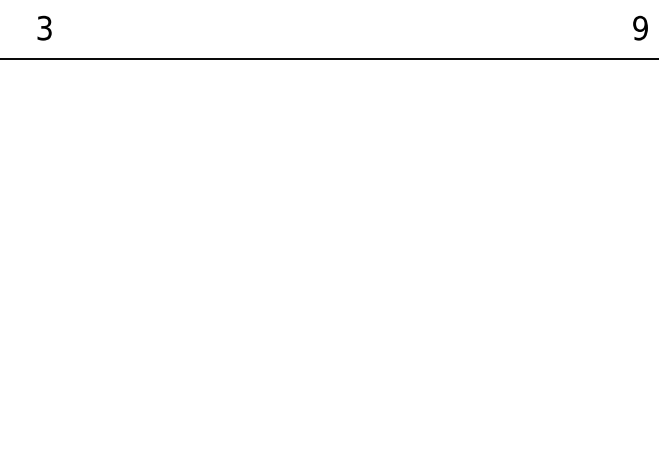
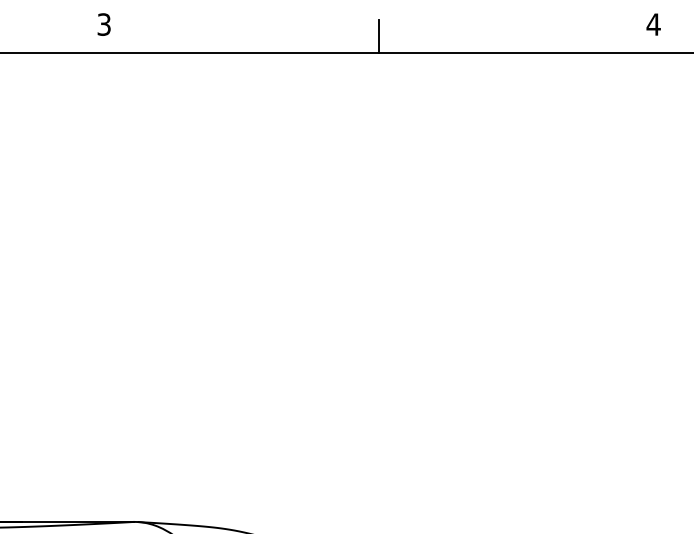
text: (640, 28) -> (653, 24), 9 -> 4
line: (343, 41) -> (379, 36), added

